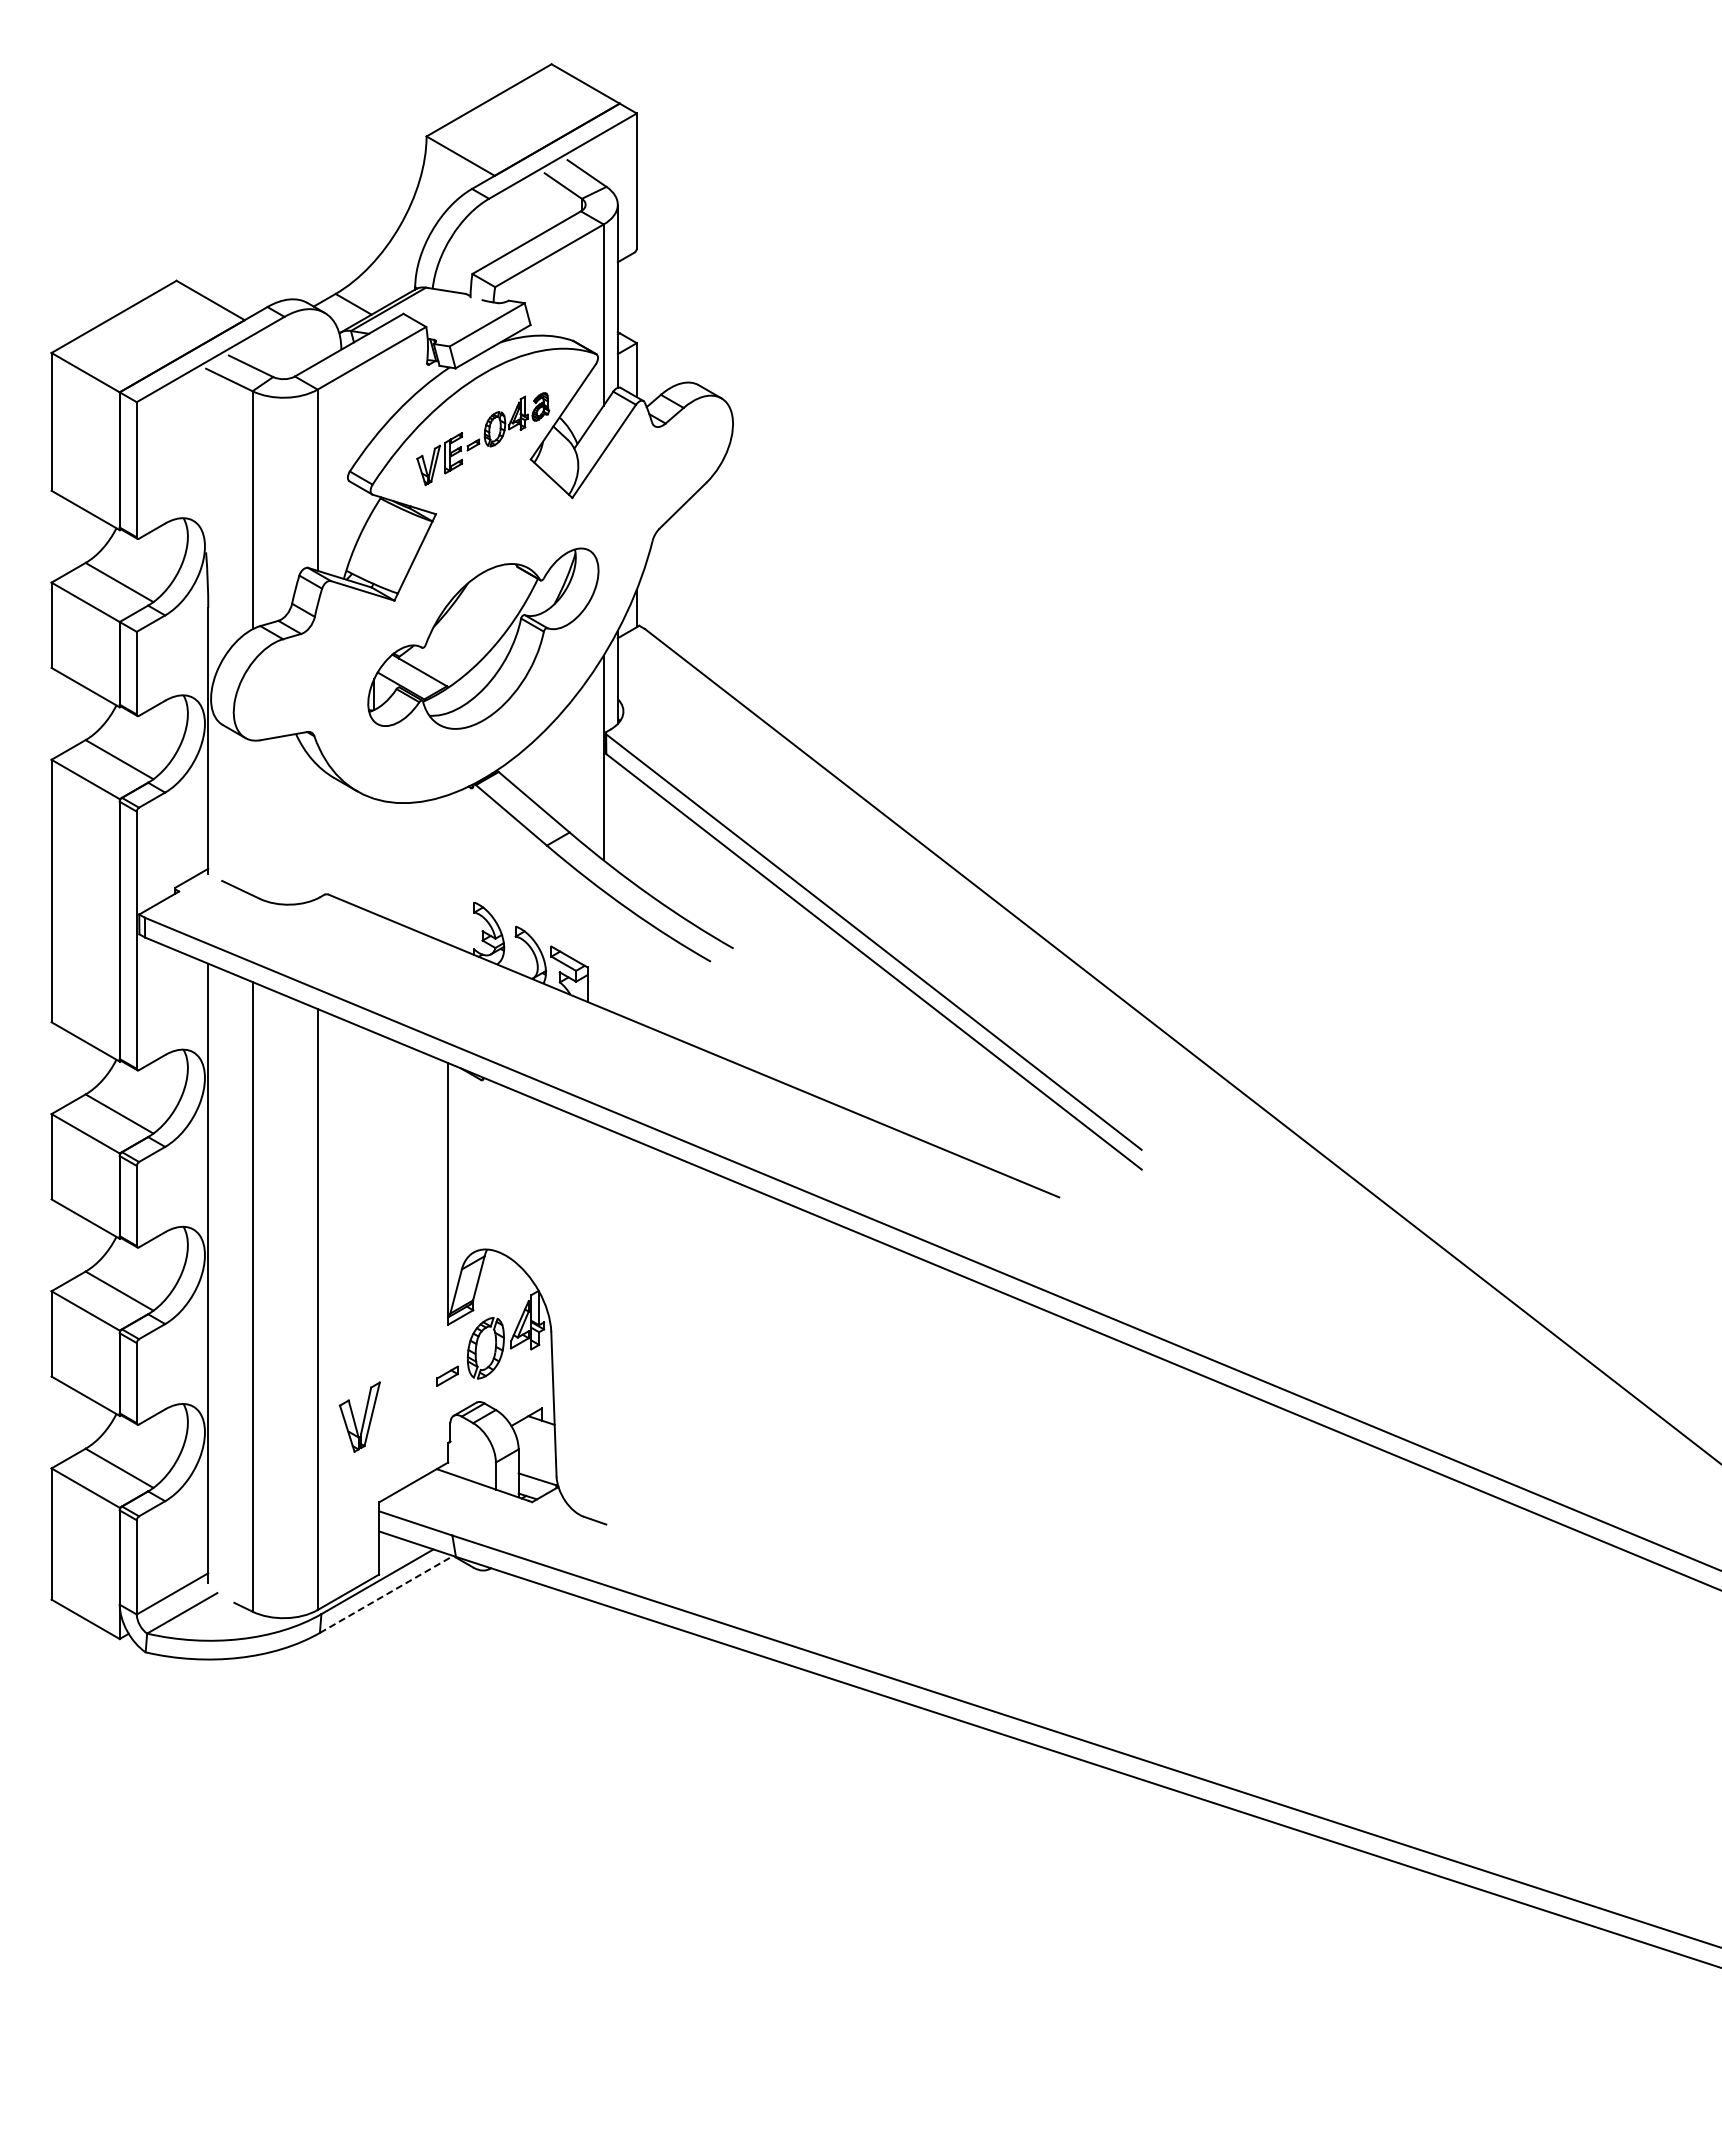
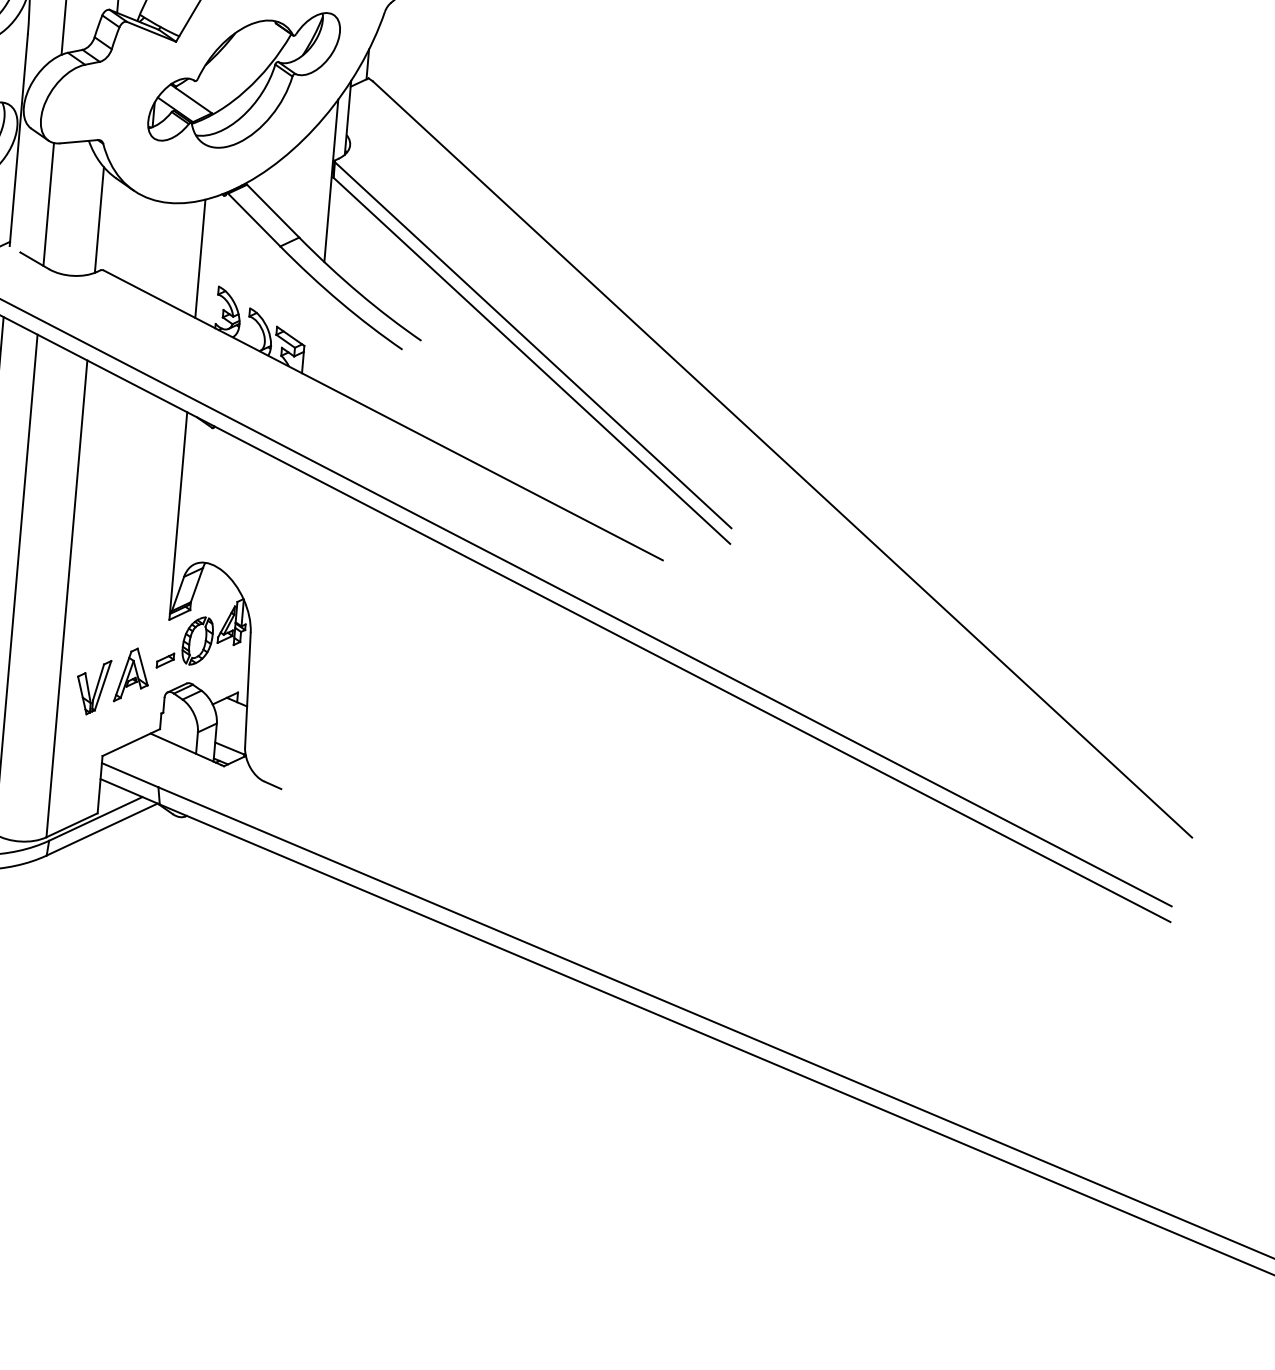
line: (252, 817) -> (48, 204), added
line: (317, 831) -> (99, 219), added
line: (448, 869) -> (200, 258), added
part: (407, 1398) -> (132, 675), added
line: (386, 1594) -> (102, 829), dashed -> solid

